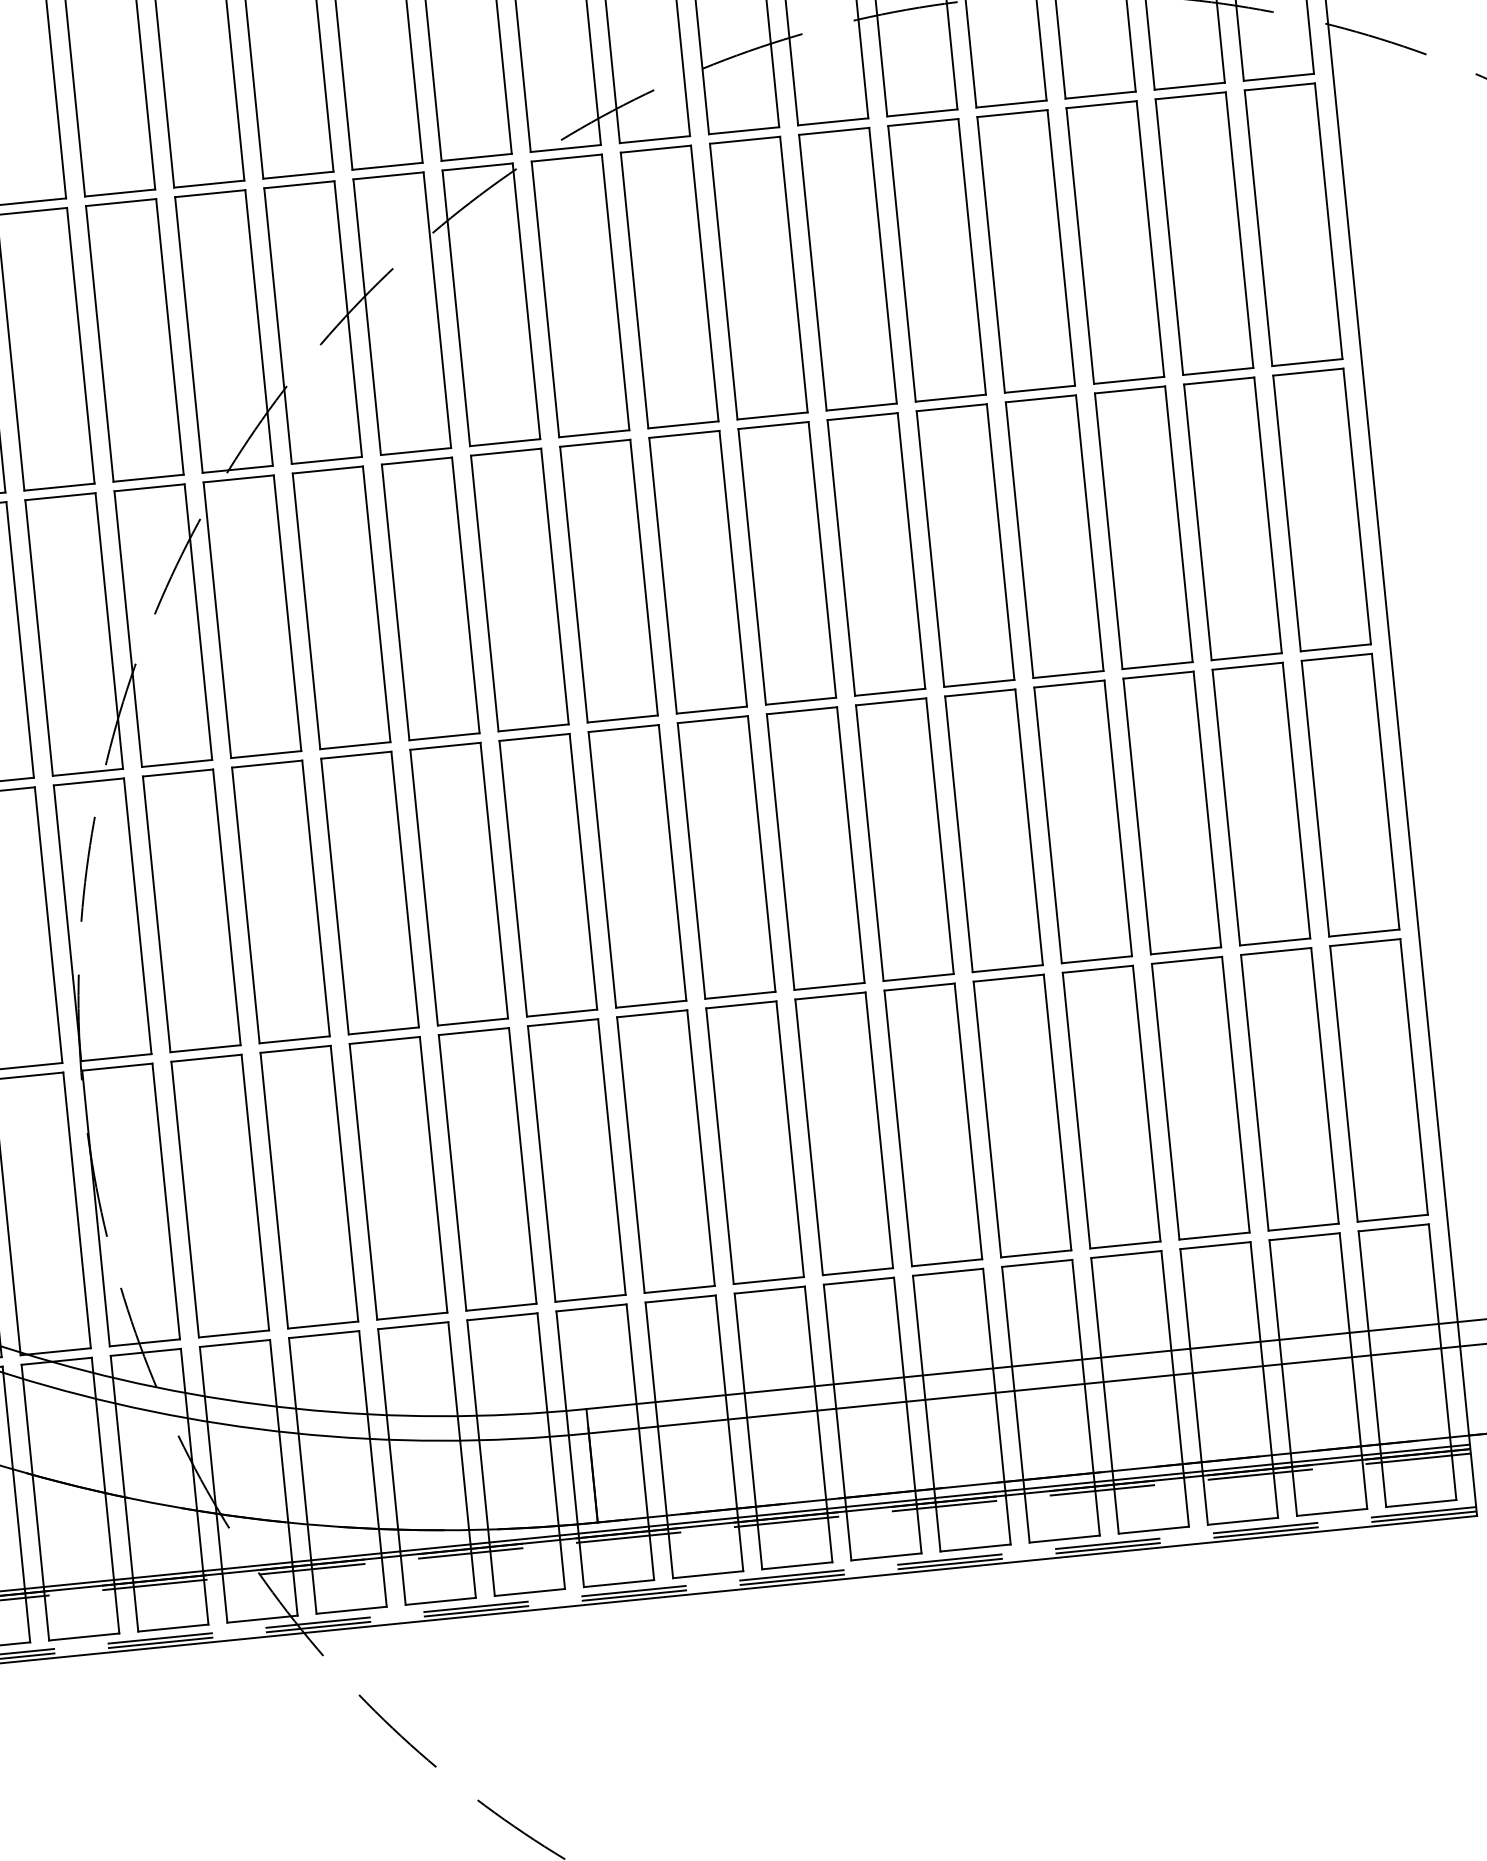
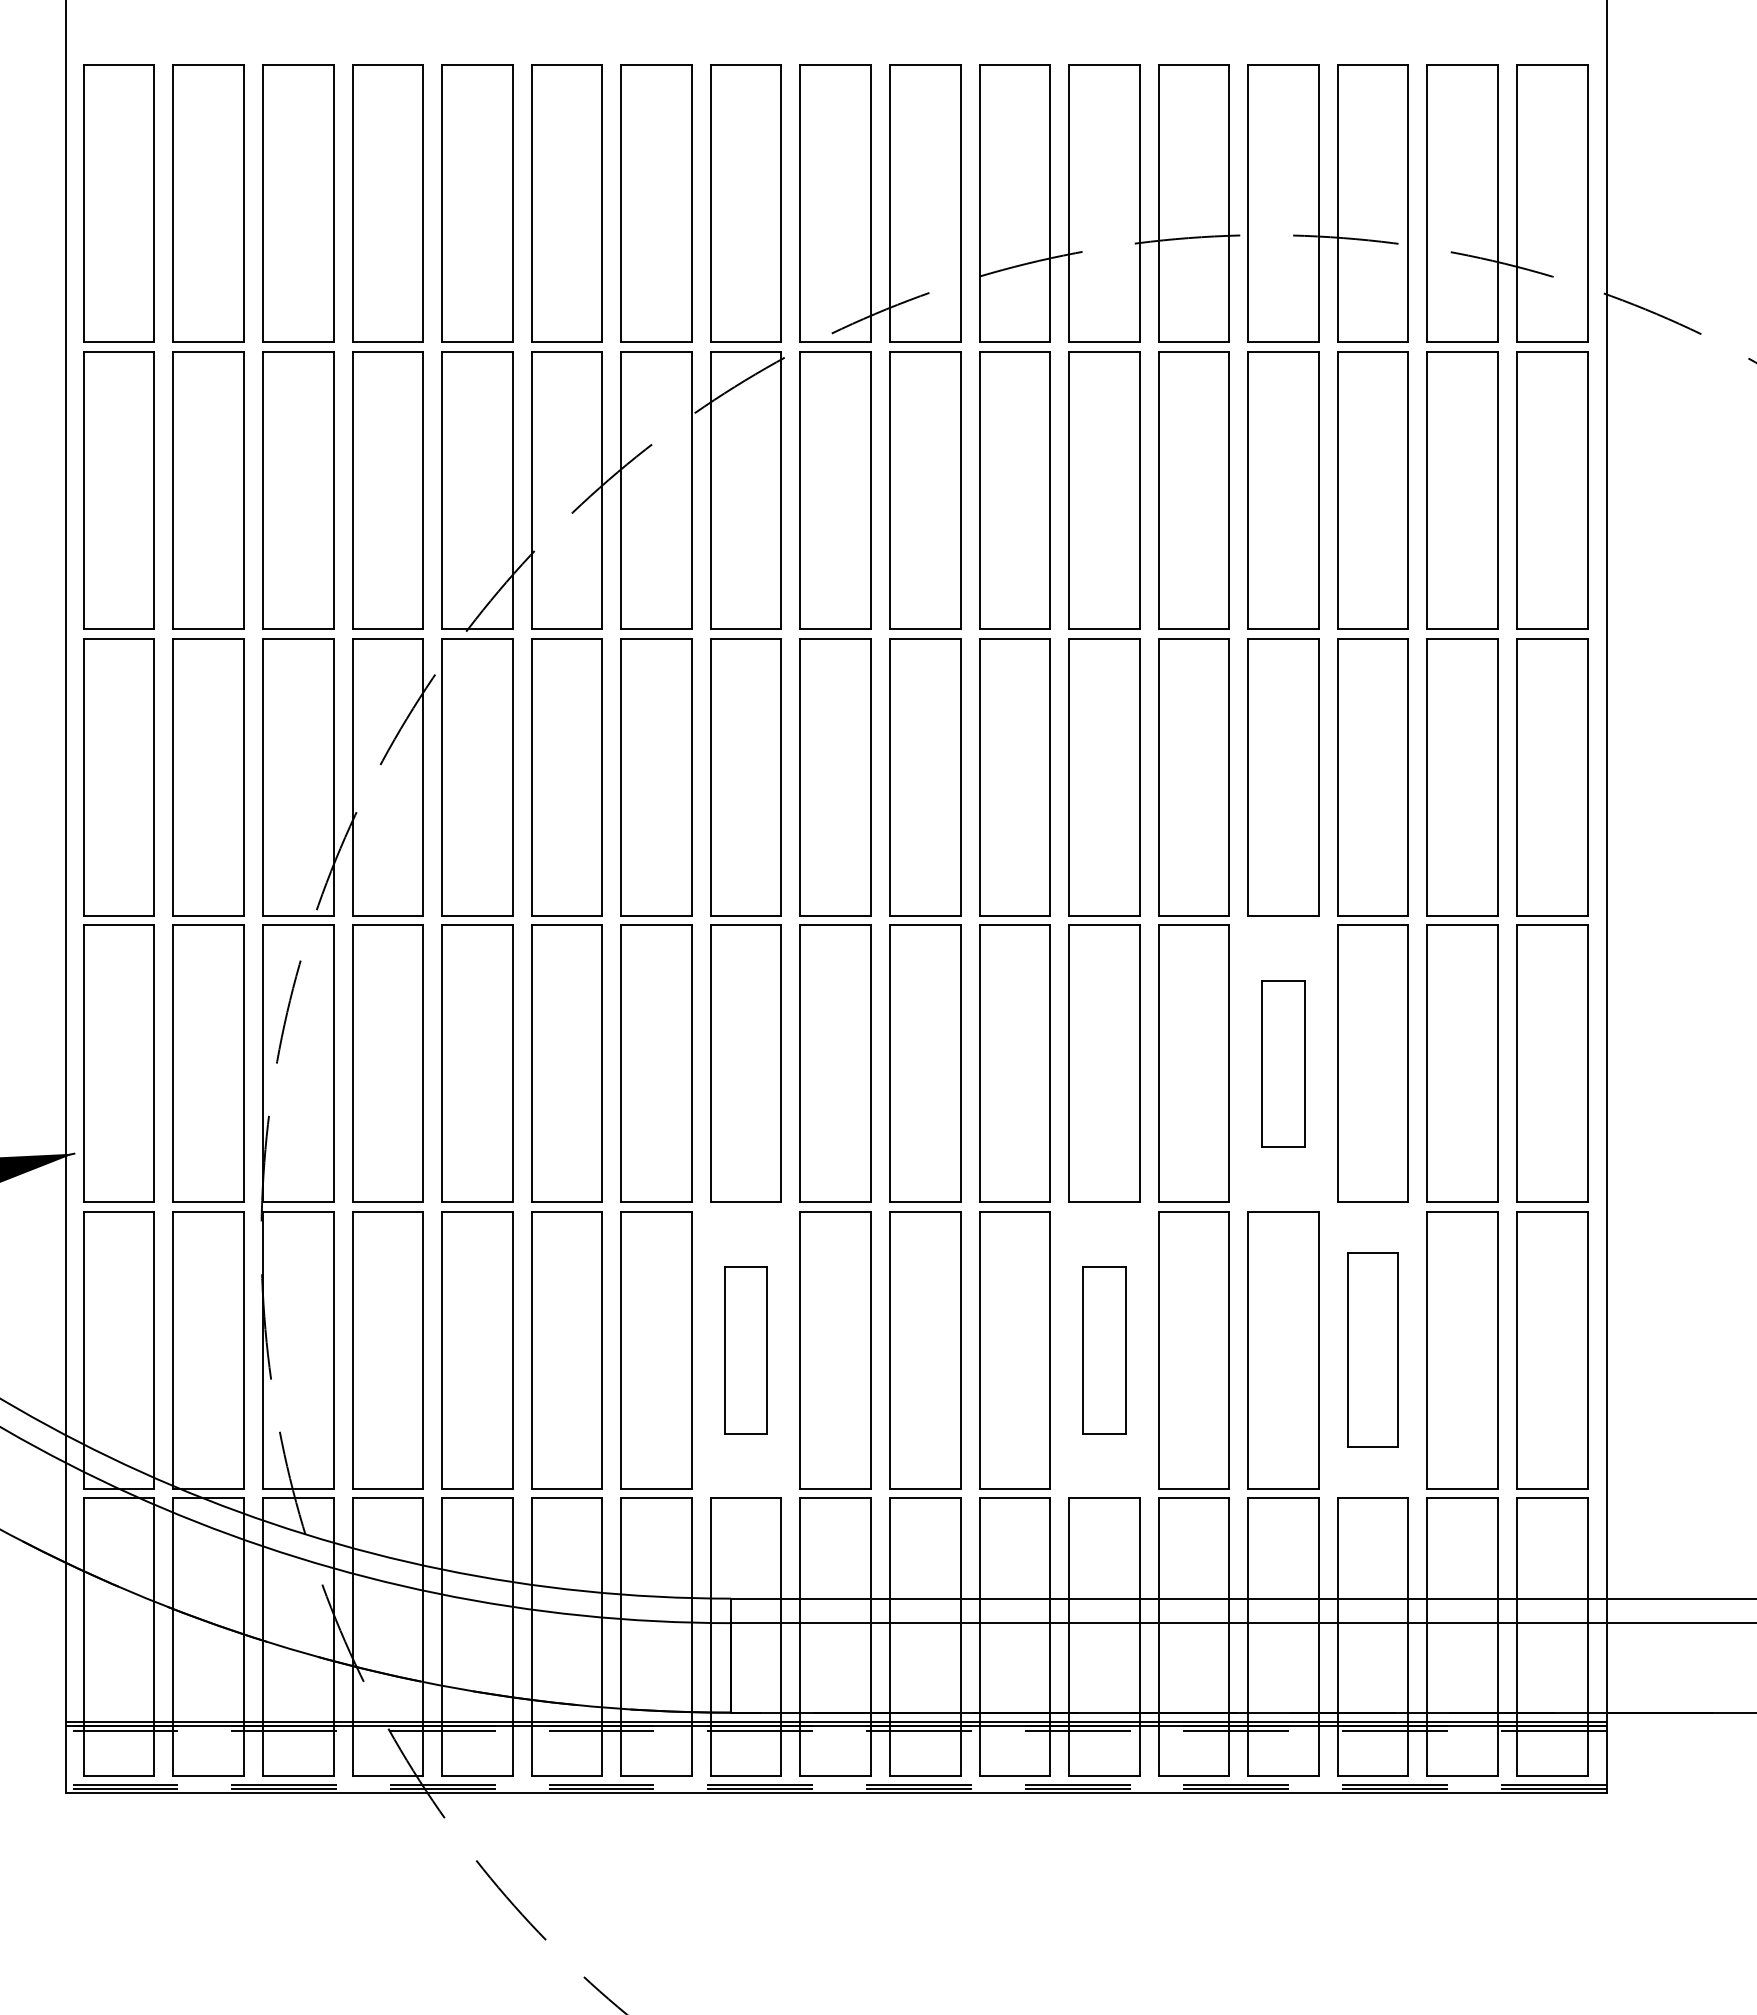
part: (1083, 821) -> (1283, 1063), size x0.6
part: (1200, 1098) -> (1372, 1350), size x0.7
part: (933, 1125) -> (1104, 1350), size x0.6
part: (576, 1160) -> (745, 1350), size x0.6

